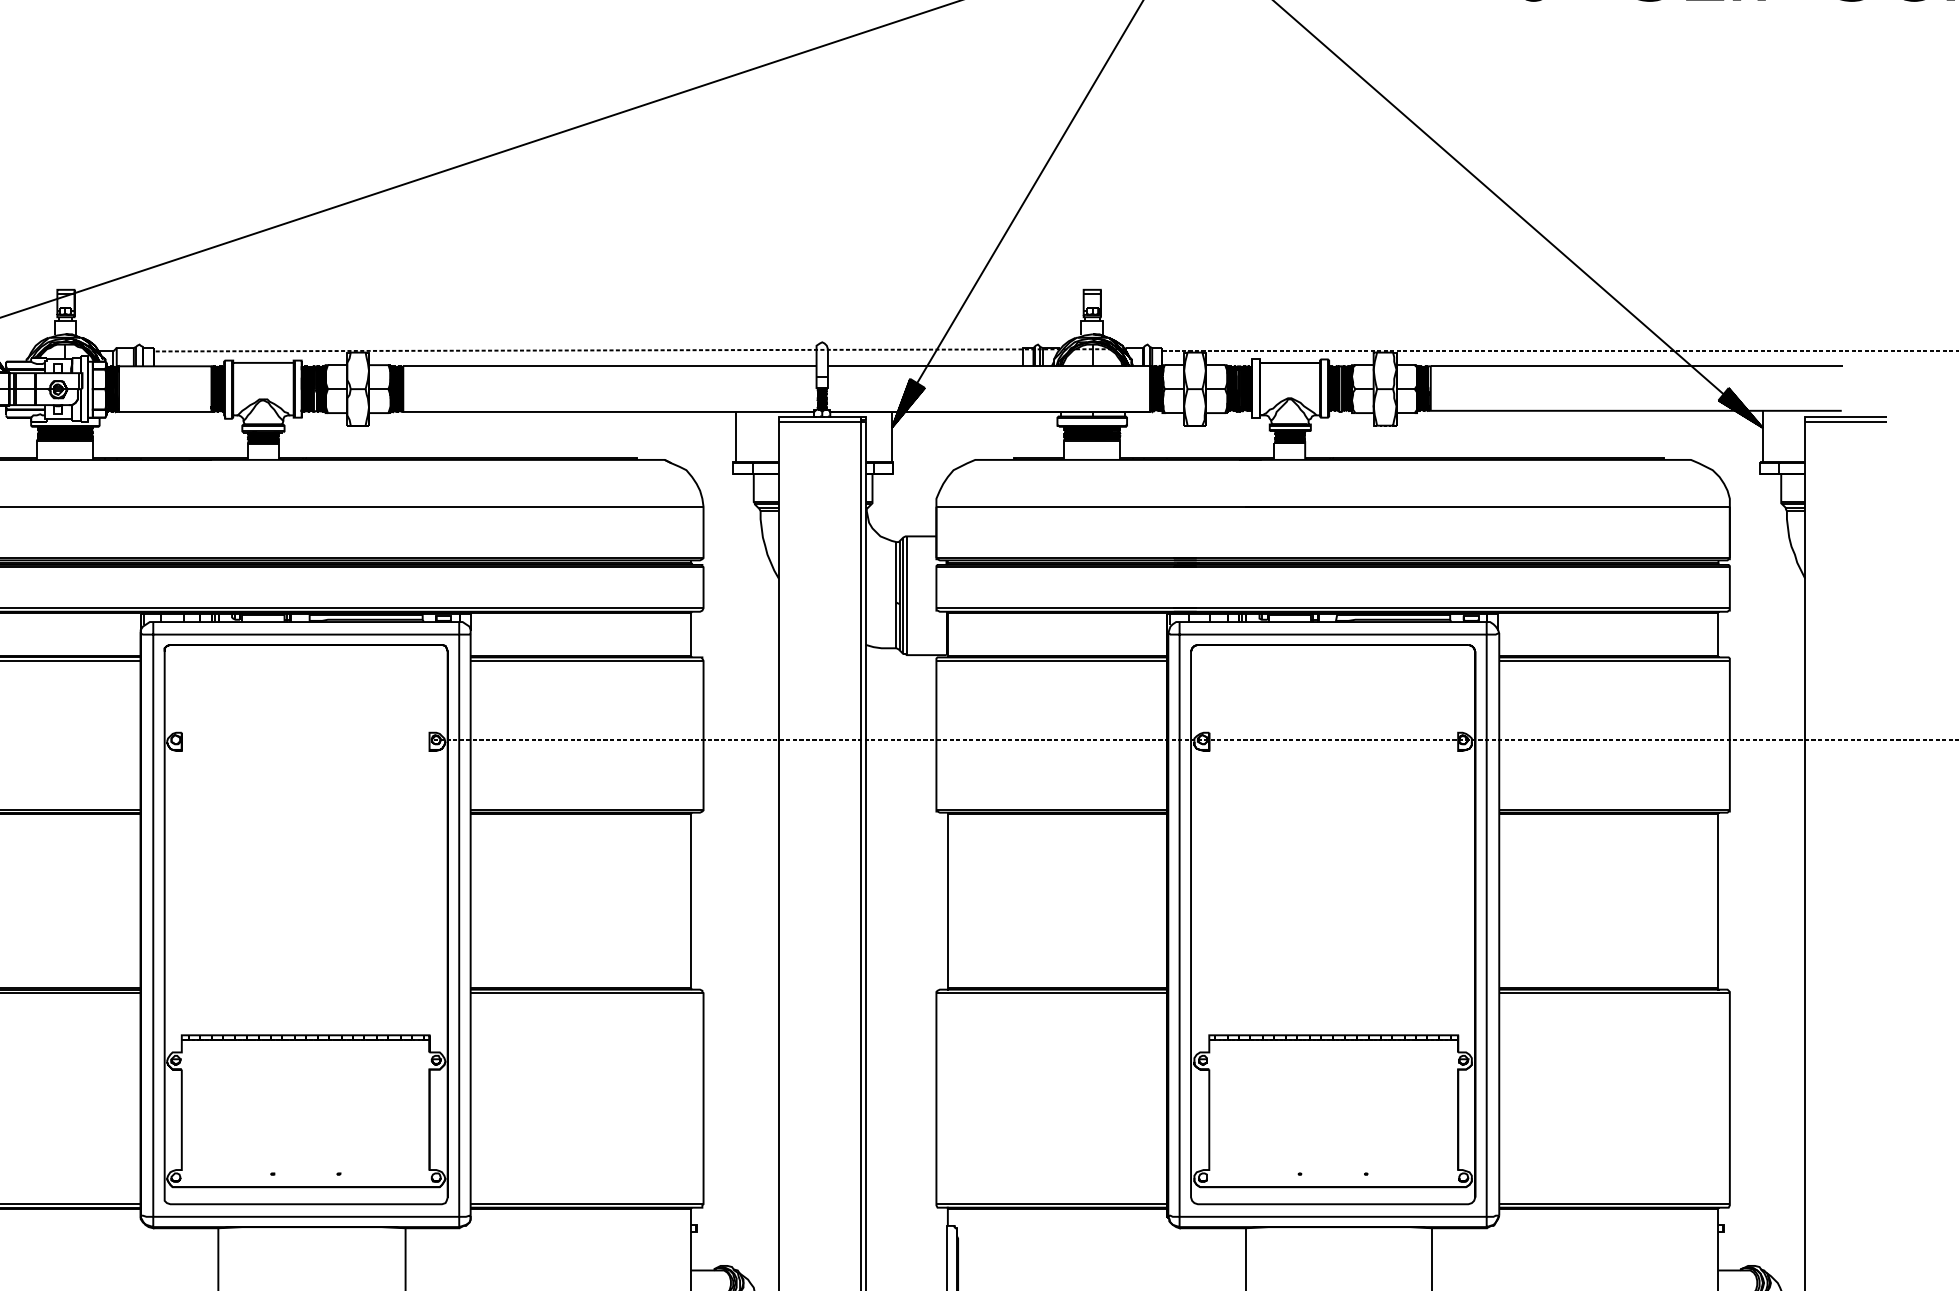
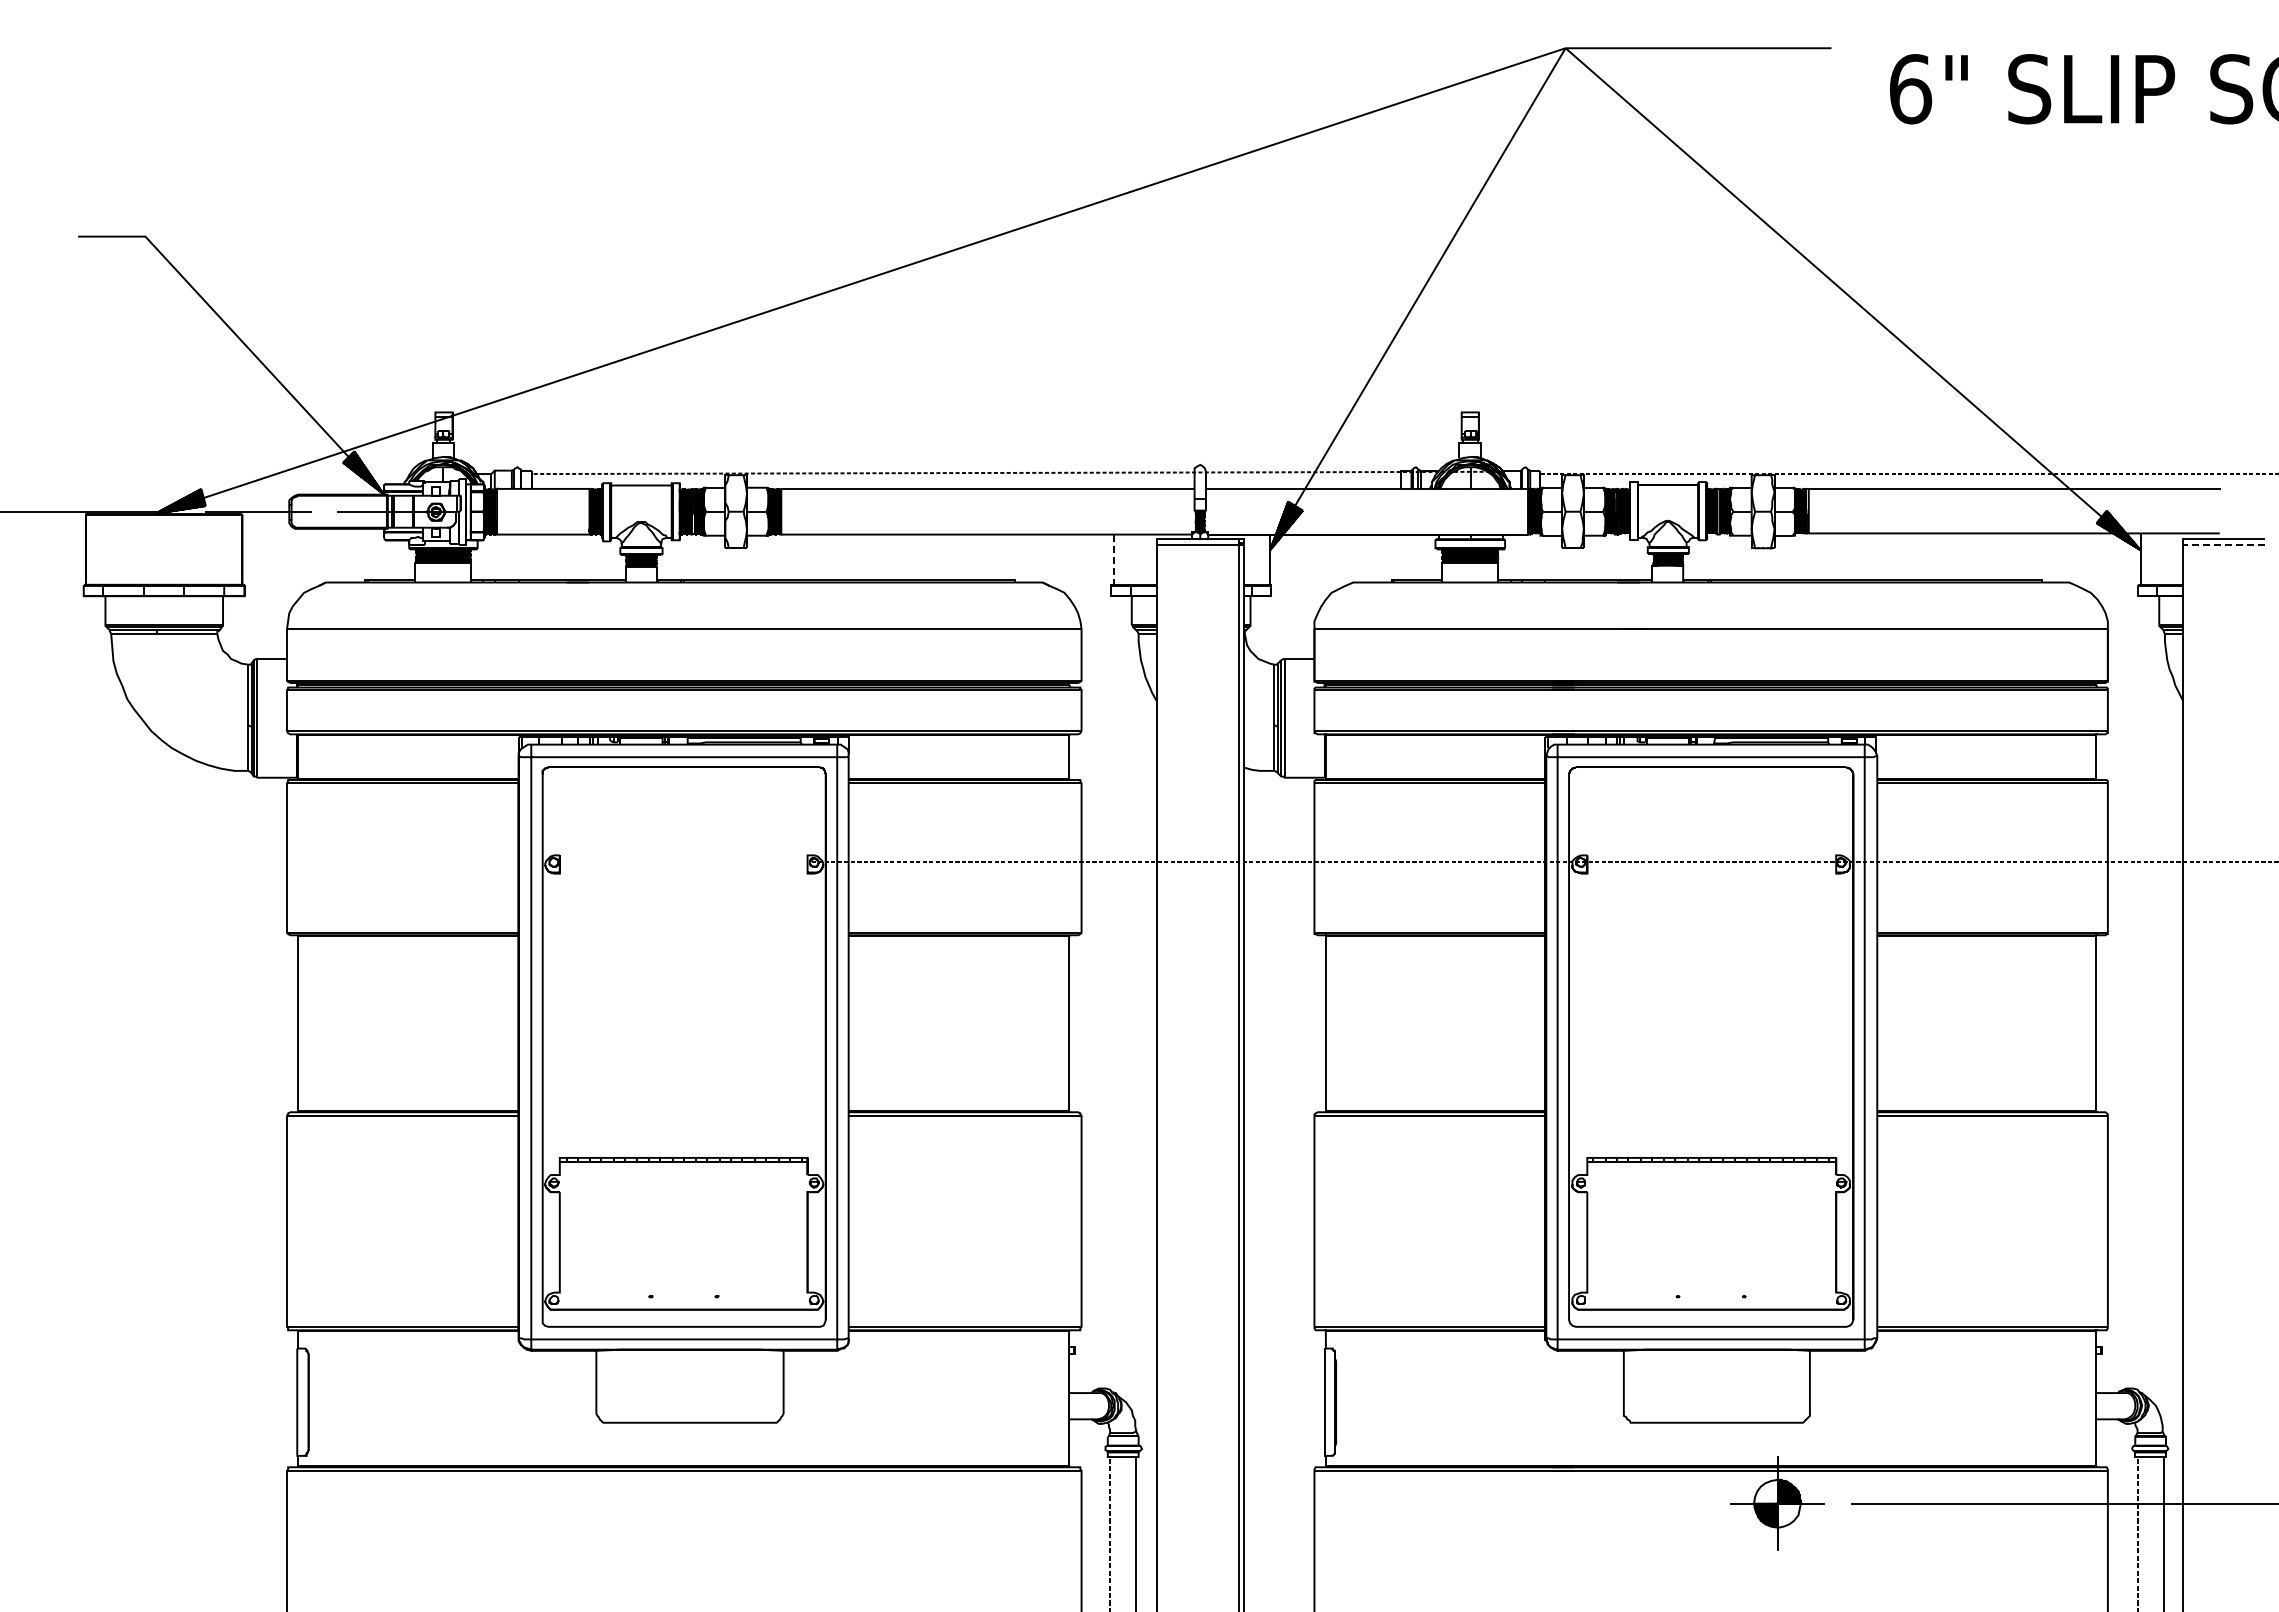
line: (1845, 421) -> (2223, 544), solid -> dashed
line: (735, 437) -> (1113, 560), solid -> dashed

